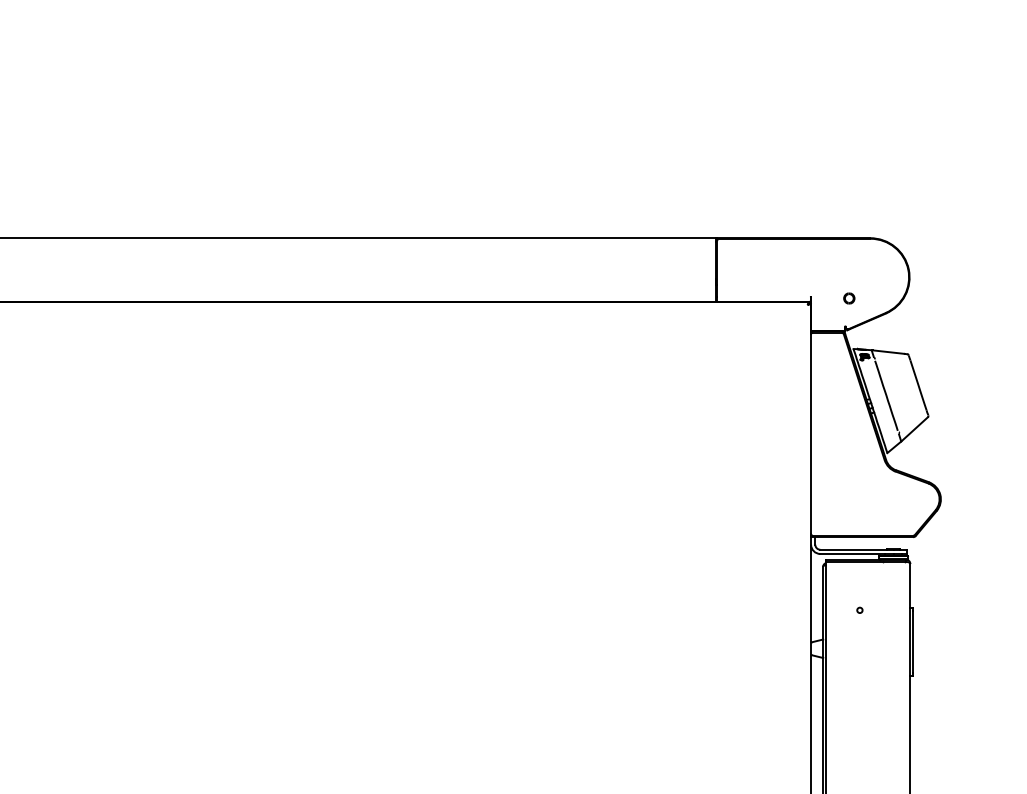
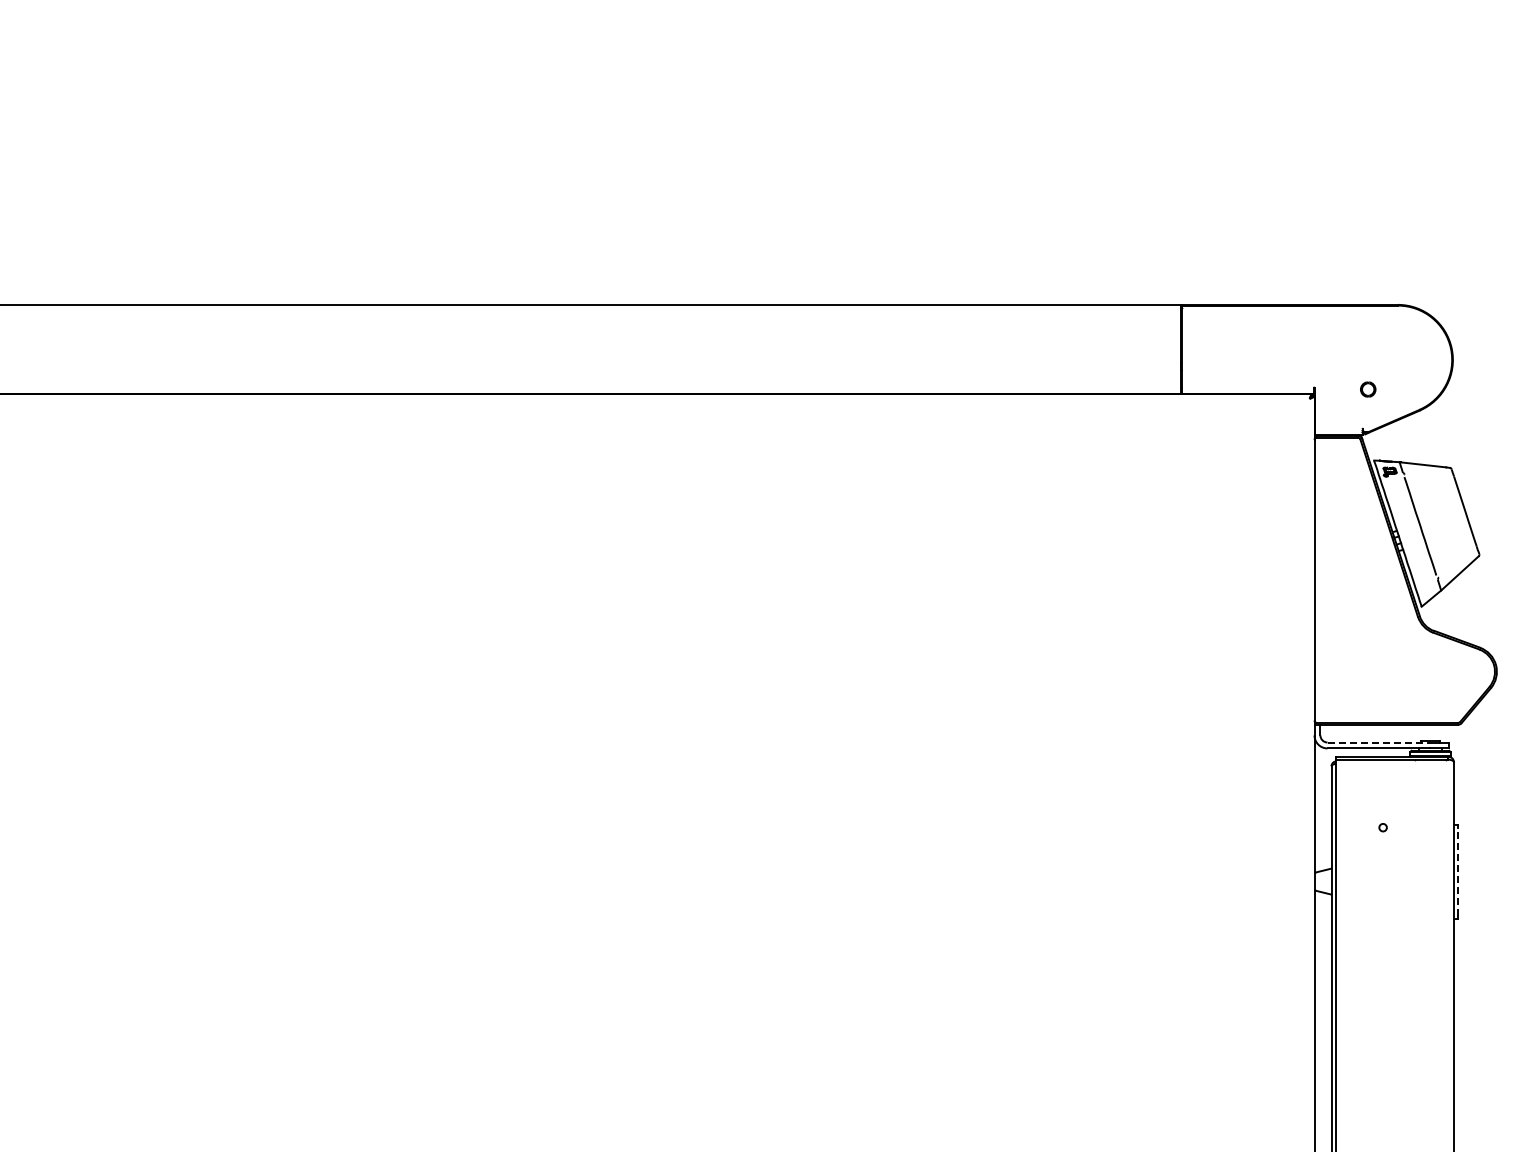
line: (857, 549) -> (1379, 742), solid -> dashed
line: (913, 642) -> (1458, 872), solid -> dashed

